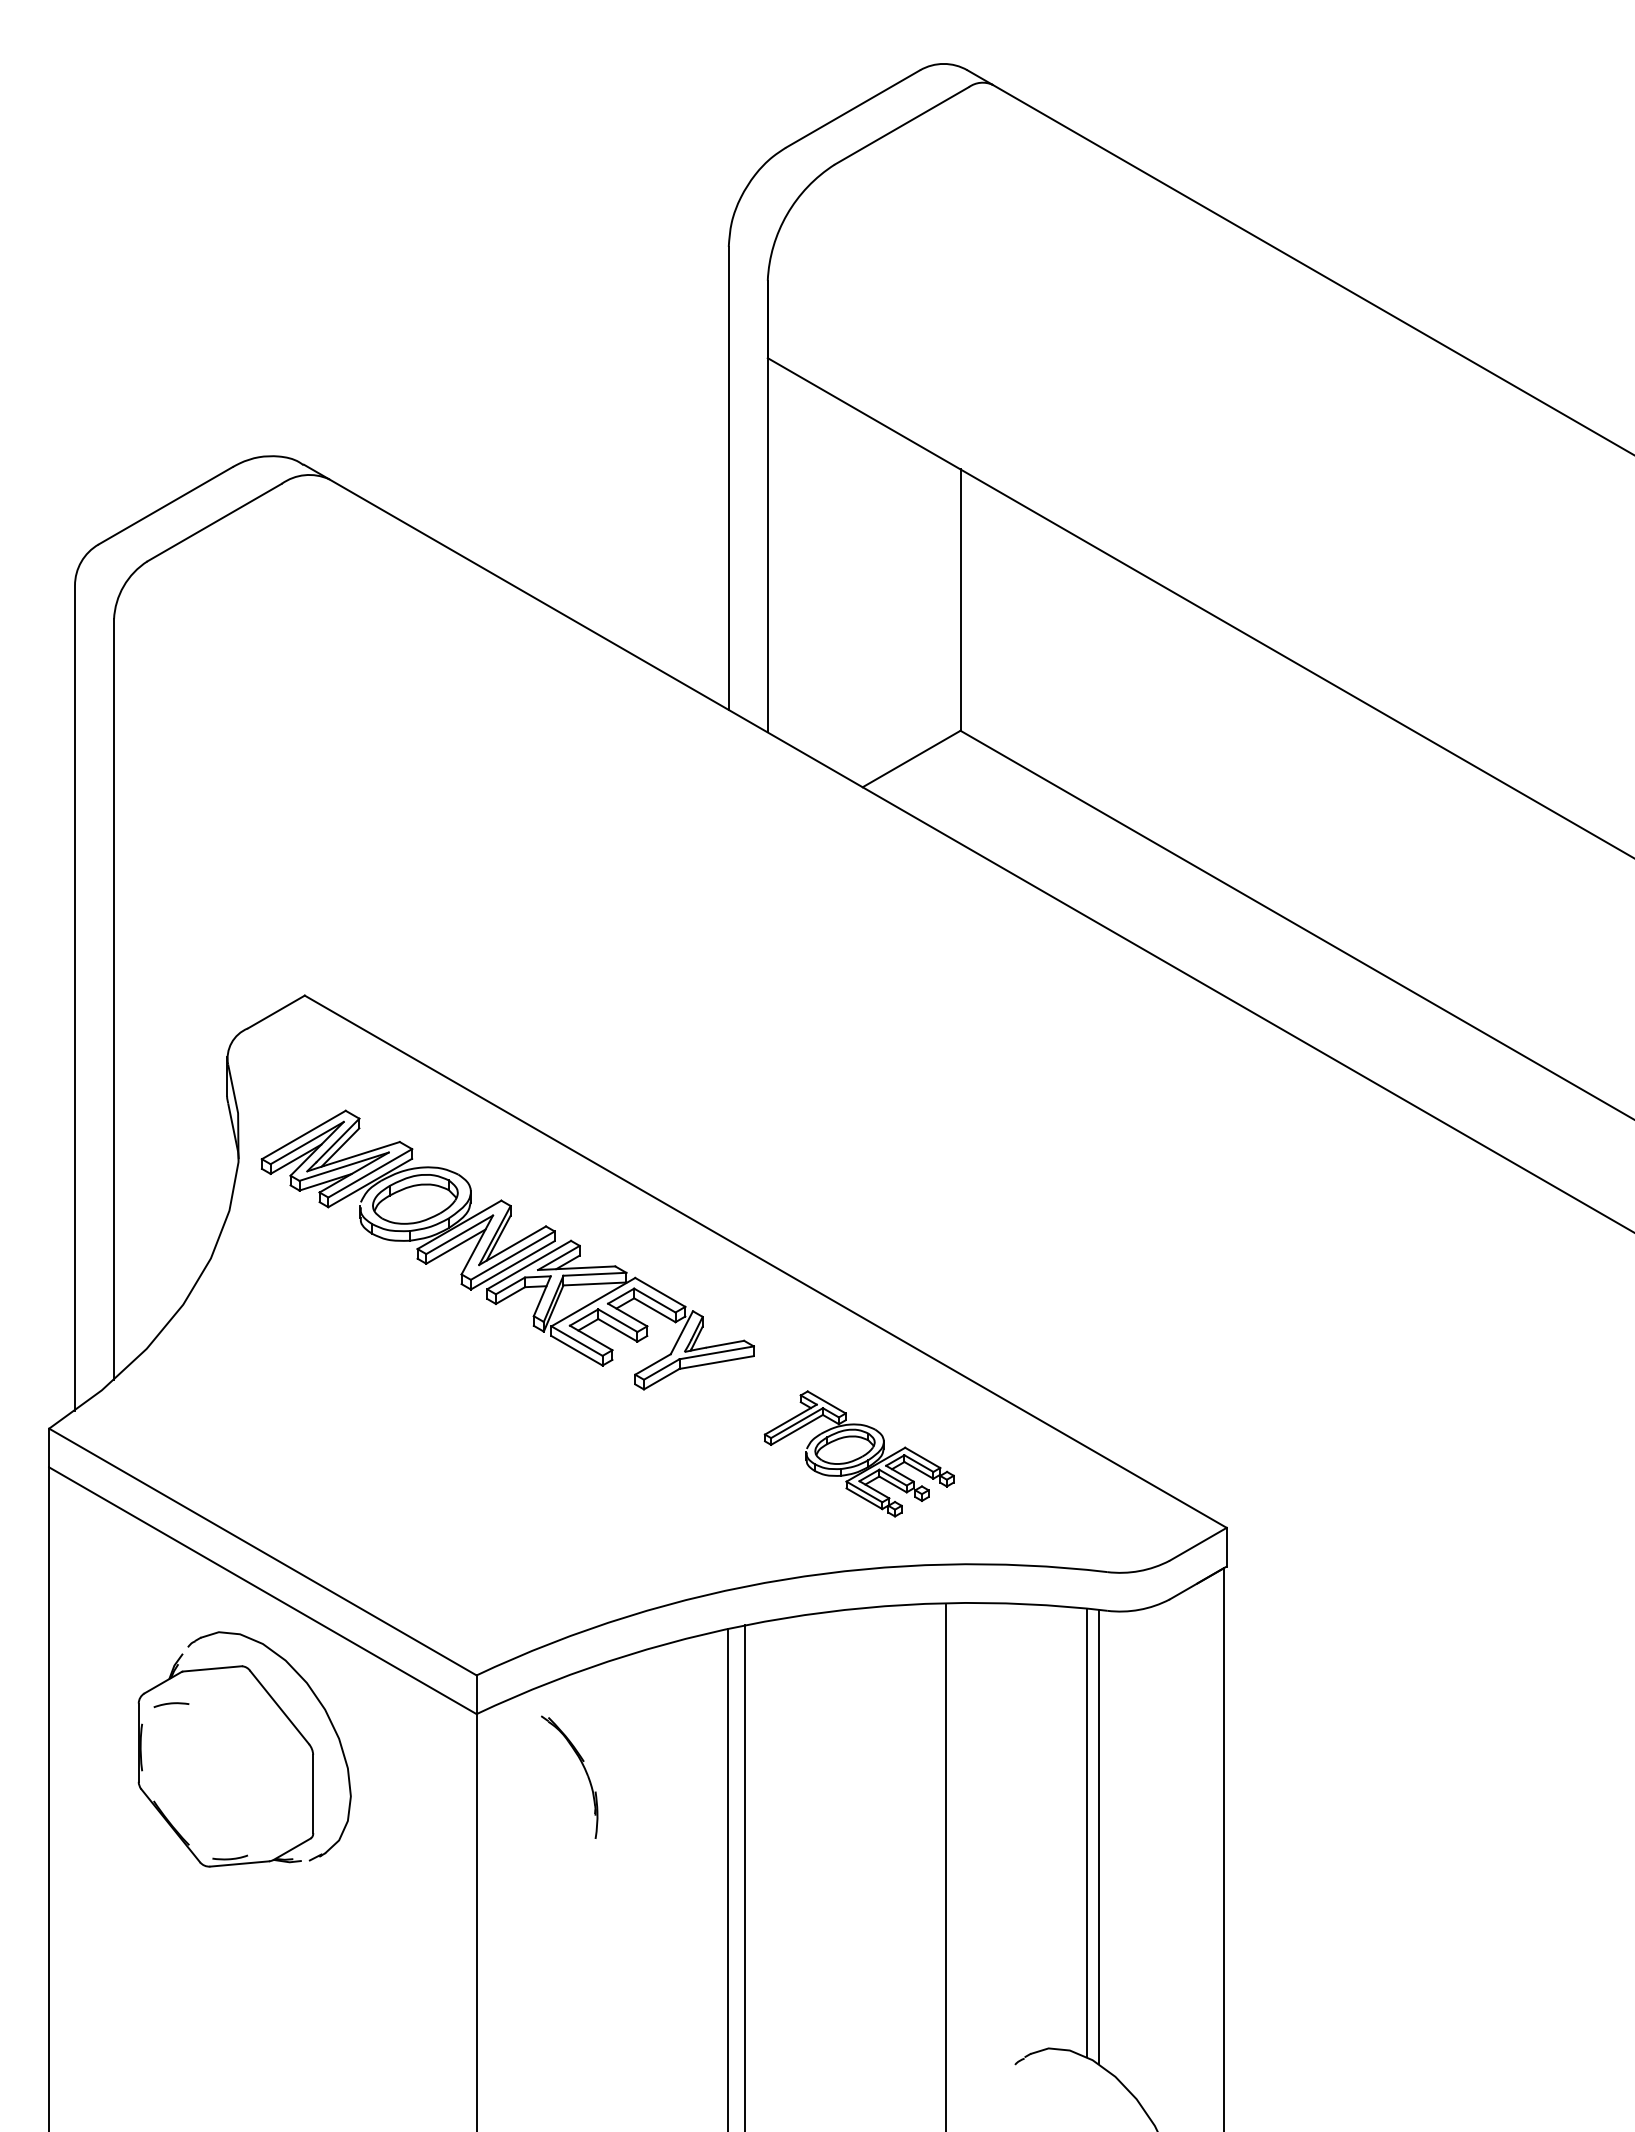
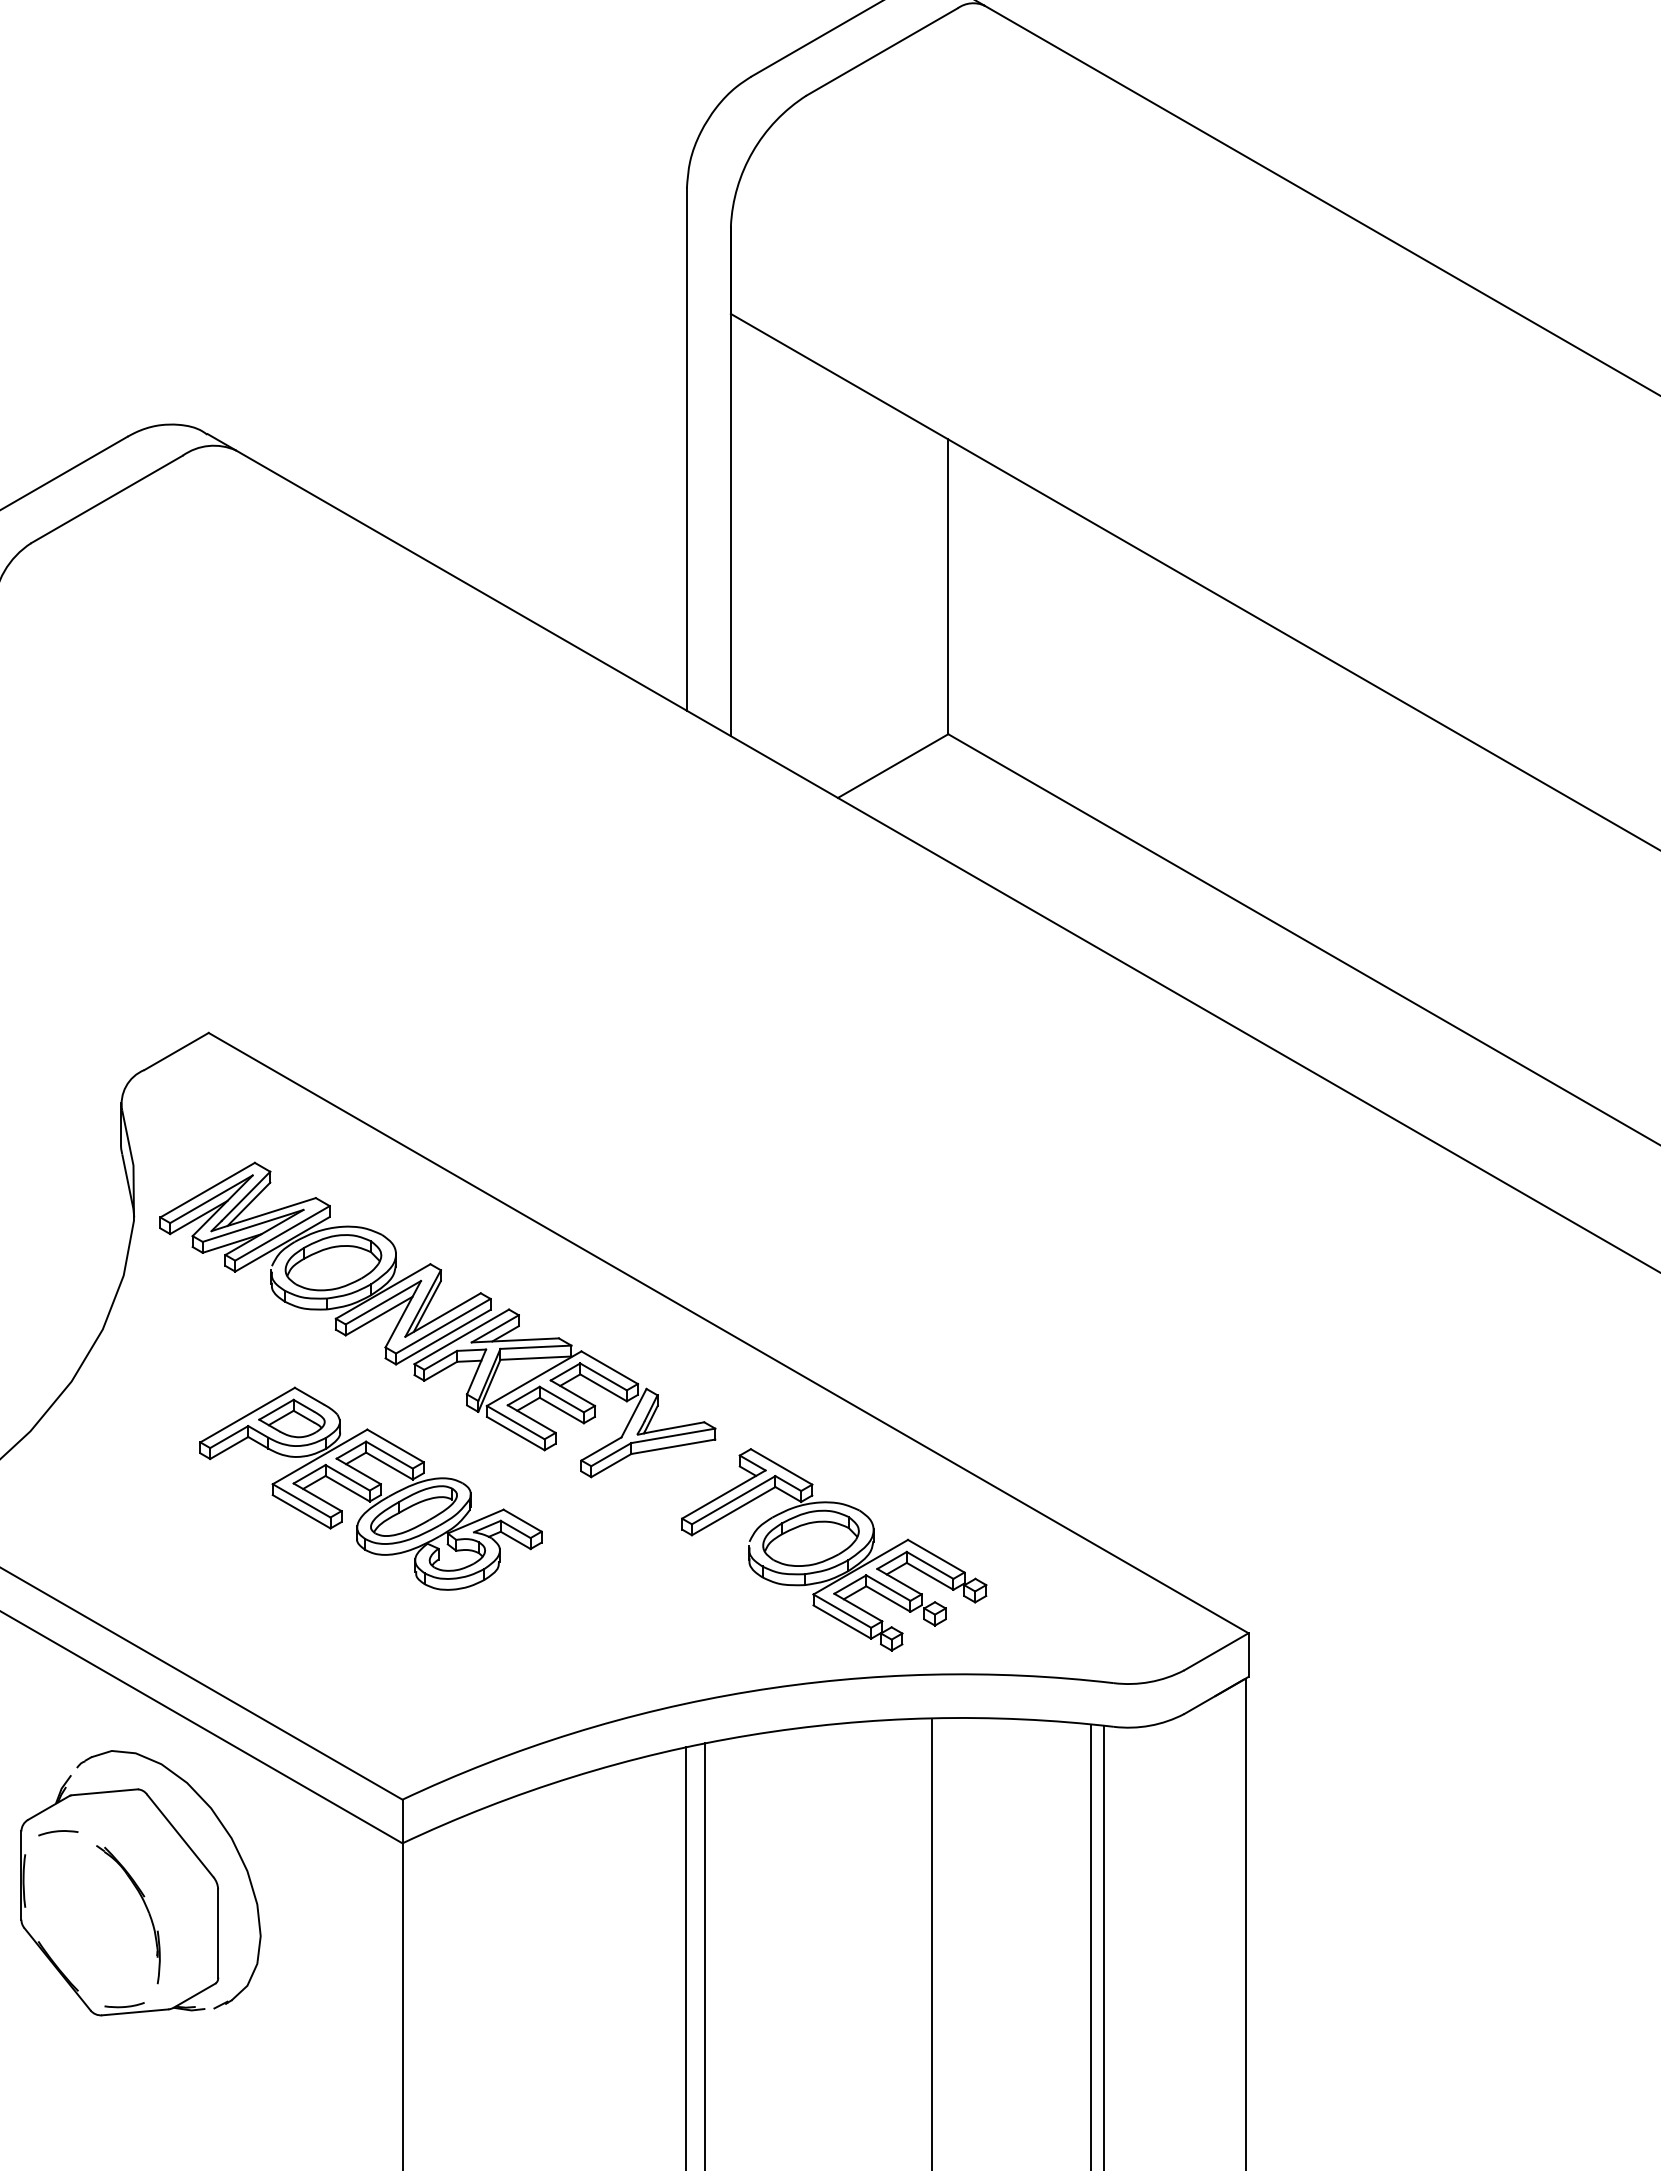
part: (448, 1399) -> (370, 1488), added
part: (859, 1453) -> (834, 1549), size x1.43
part: (583, 1768) -> (144, 1904), moved

